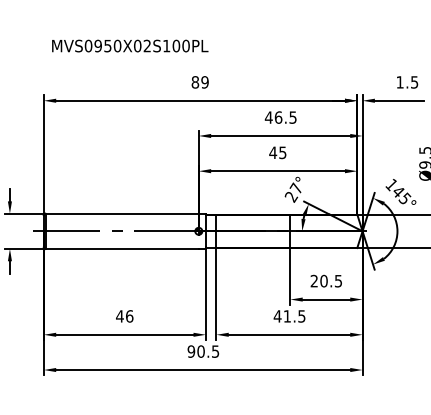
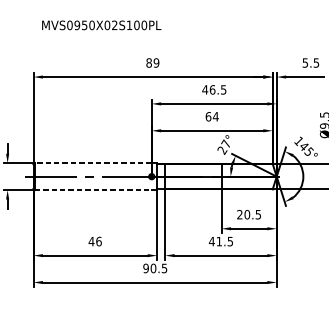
text: (130, 45) -> (101, 24), moved
text: (399, 82) -> (304, 63), 1.5 -> 5.5
text: (277, 152) -> (211, 116), 45 -> 64
line: (122, 213) -> (93, 163), solid -> dashed
line: (122, 248) -> (93, 189), solid -> dashed

